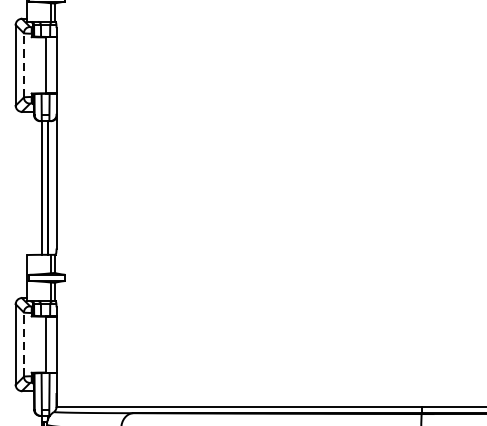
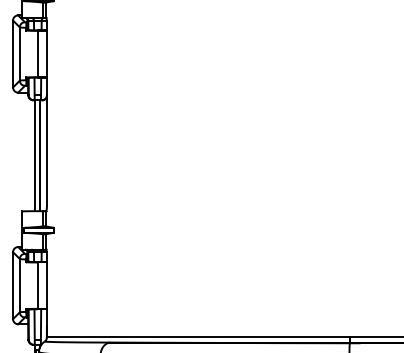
line: (23, 65) -> (19, 54), dashed -> solid
line: (23, 344) -> (19, 285), dashed -> solid

